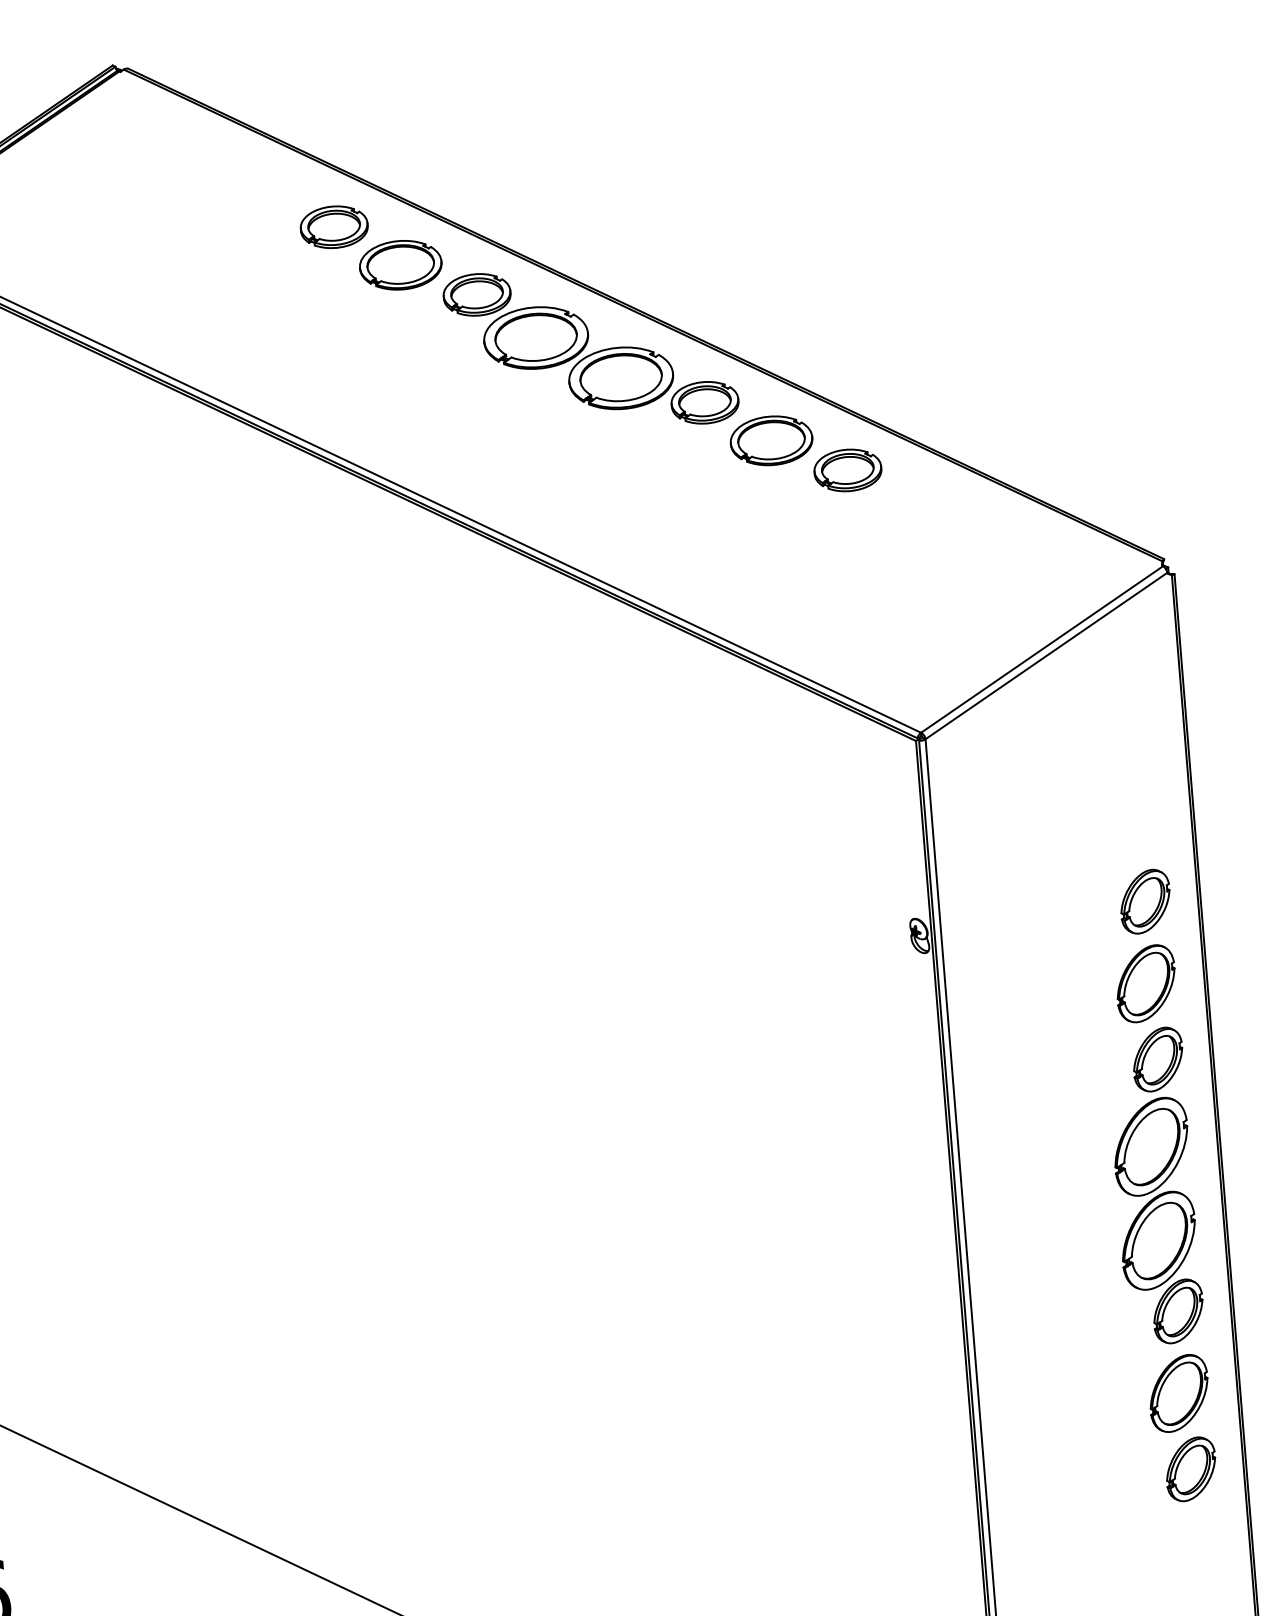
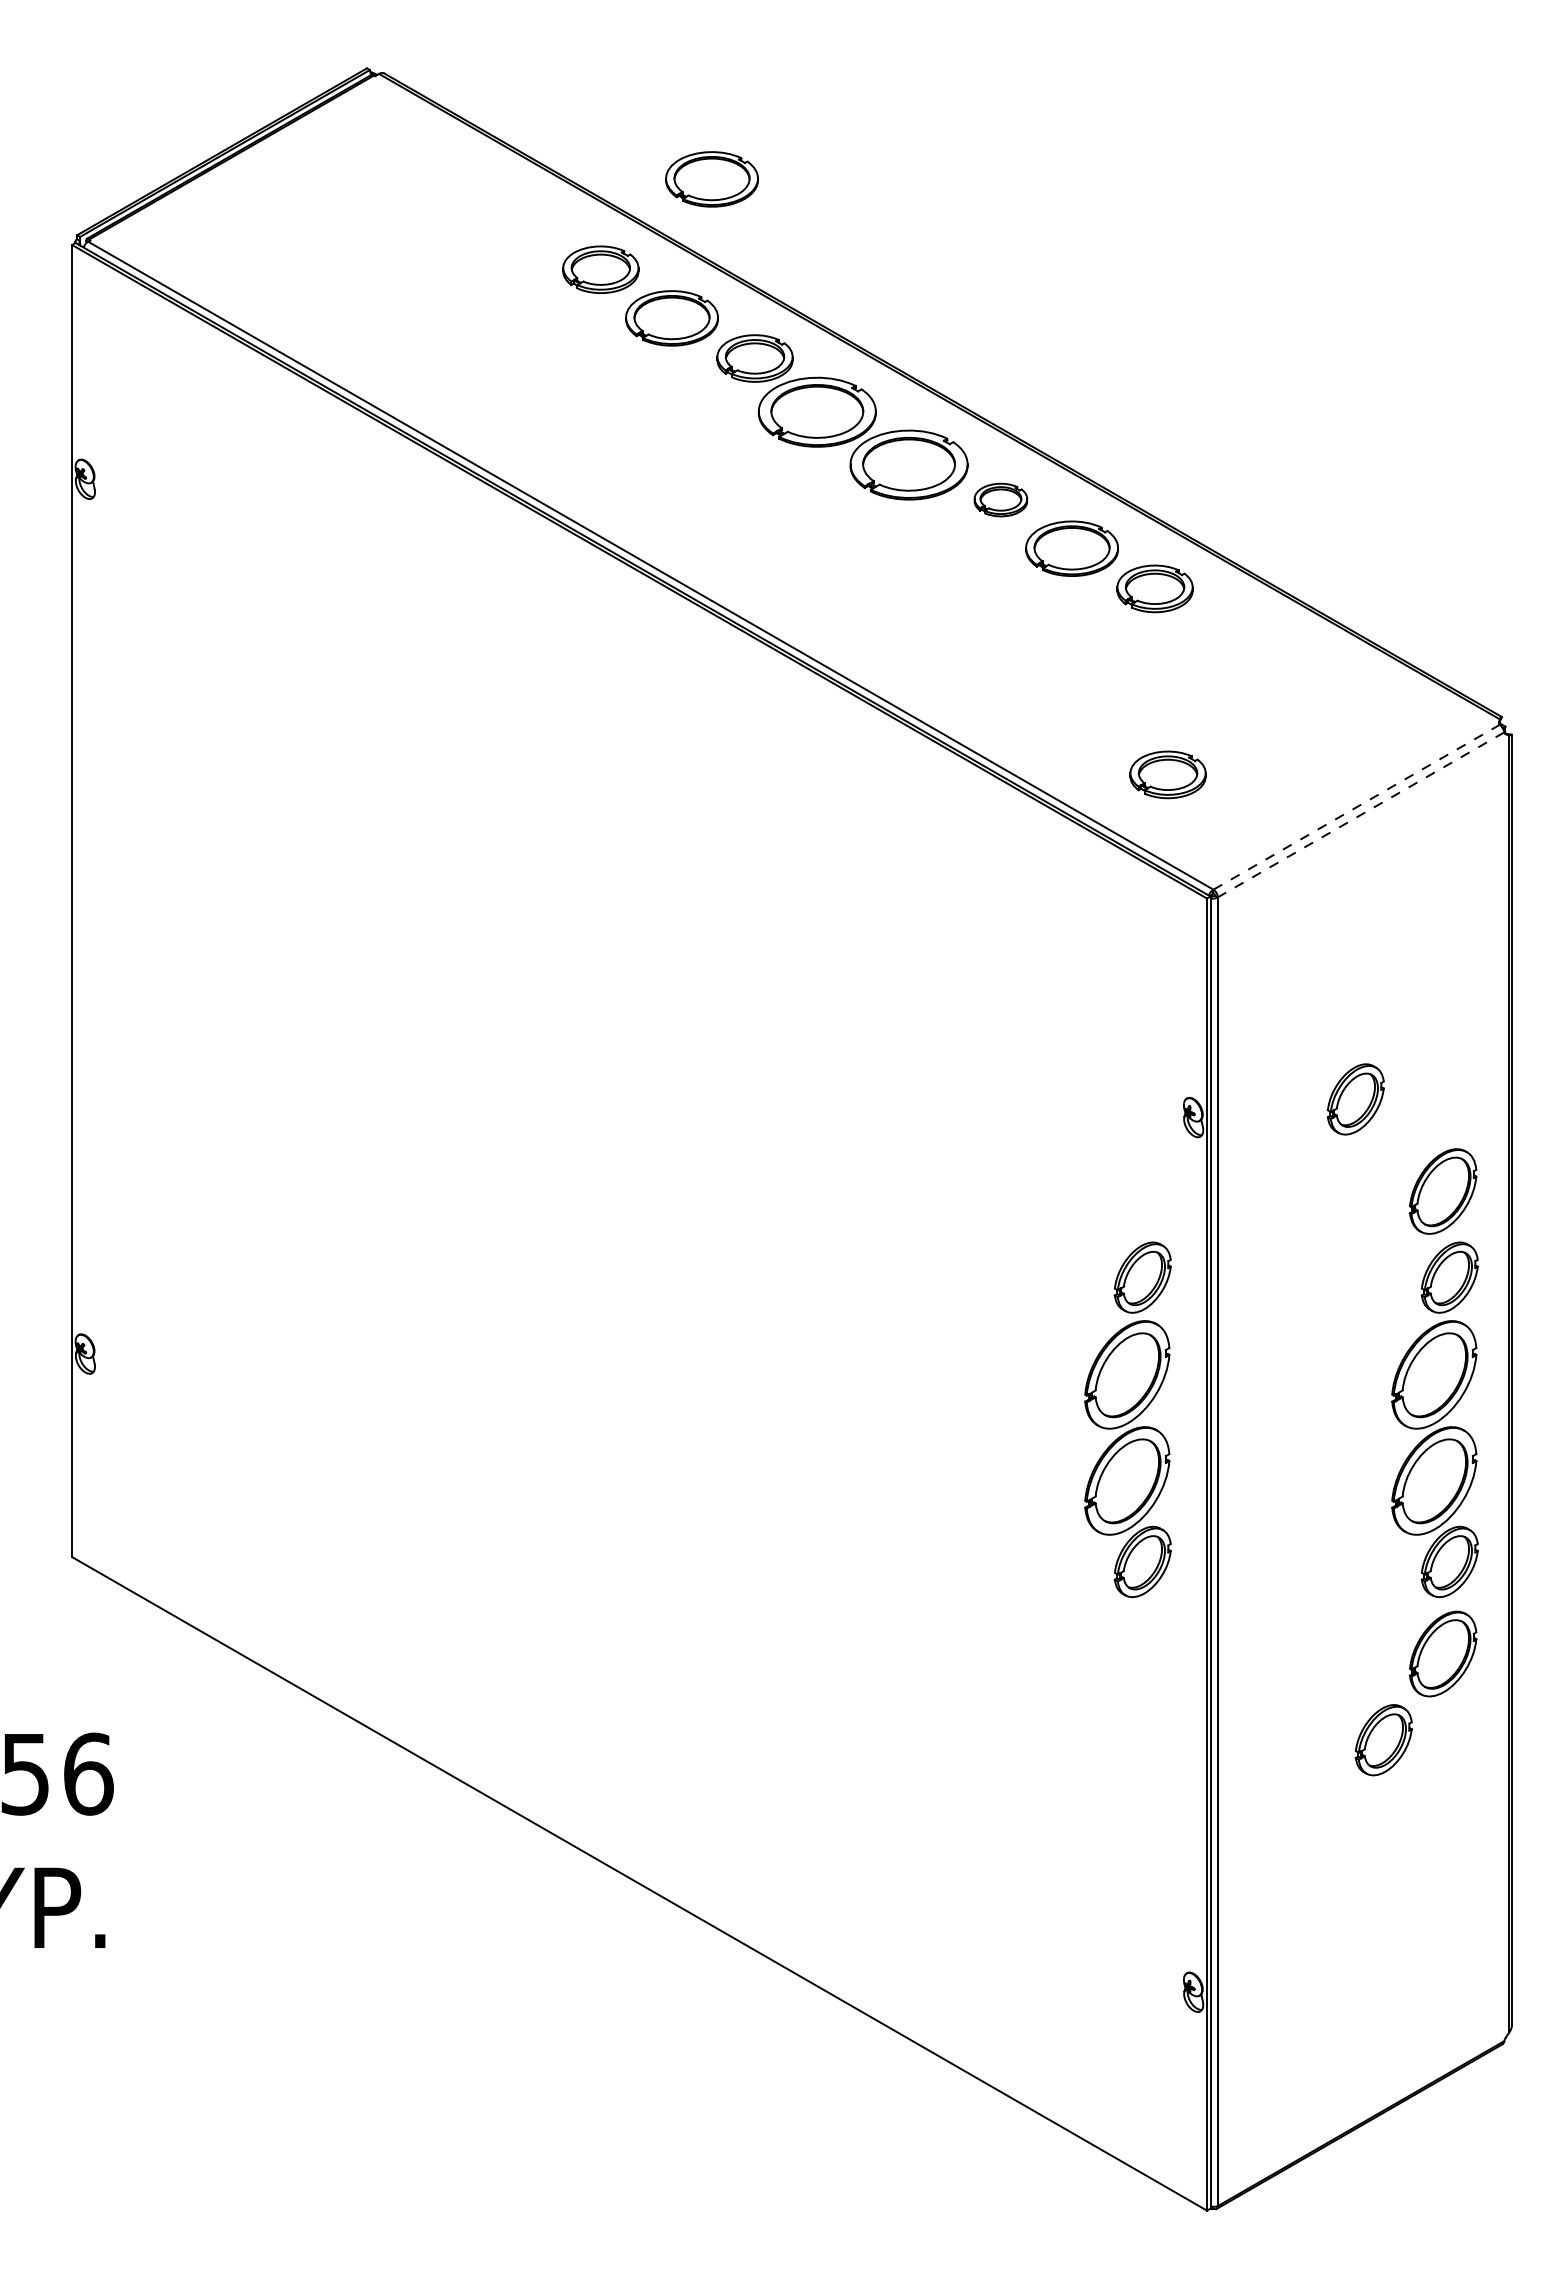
part: (425, 139) -> (711, 179), added
part: (704, 402) -> (1000, 499), size x0.7
part: (872, 633) -> (1167, 774), added
line: (1042, 648) -> (1357, 806), solid -> dashed
line: (1046, 656) -> (1360, 815), solid -> dashed
part: (1145, 901) -> (1355, 1099), moved
part: (882, 1208) -> (1127, 1419), added
part: (1190, 1469) -> (1383, 1740), moved

